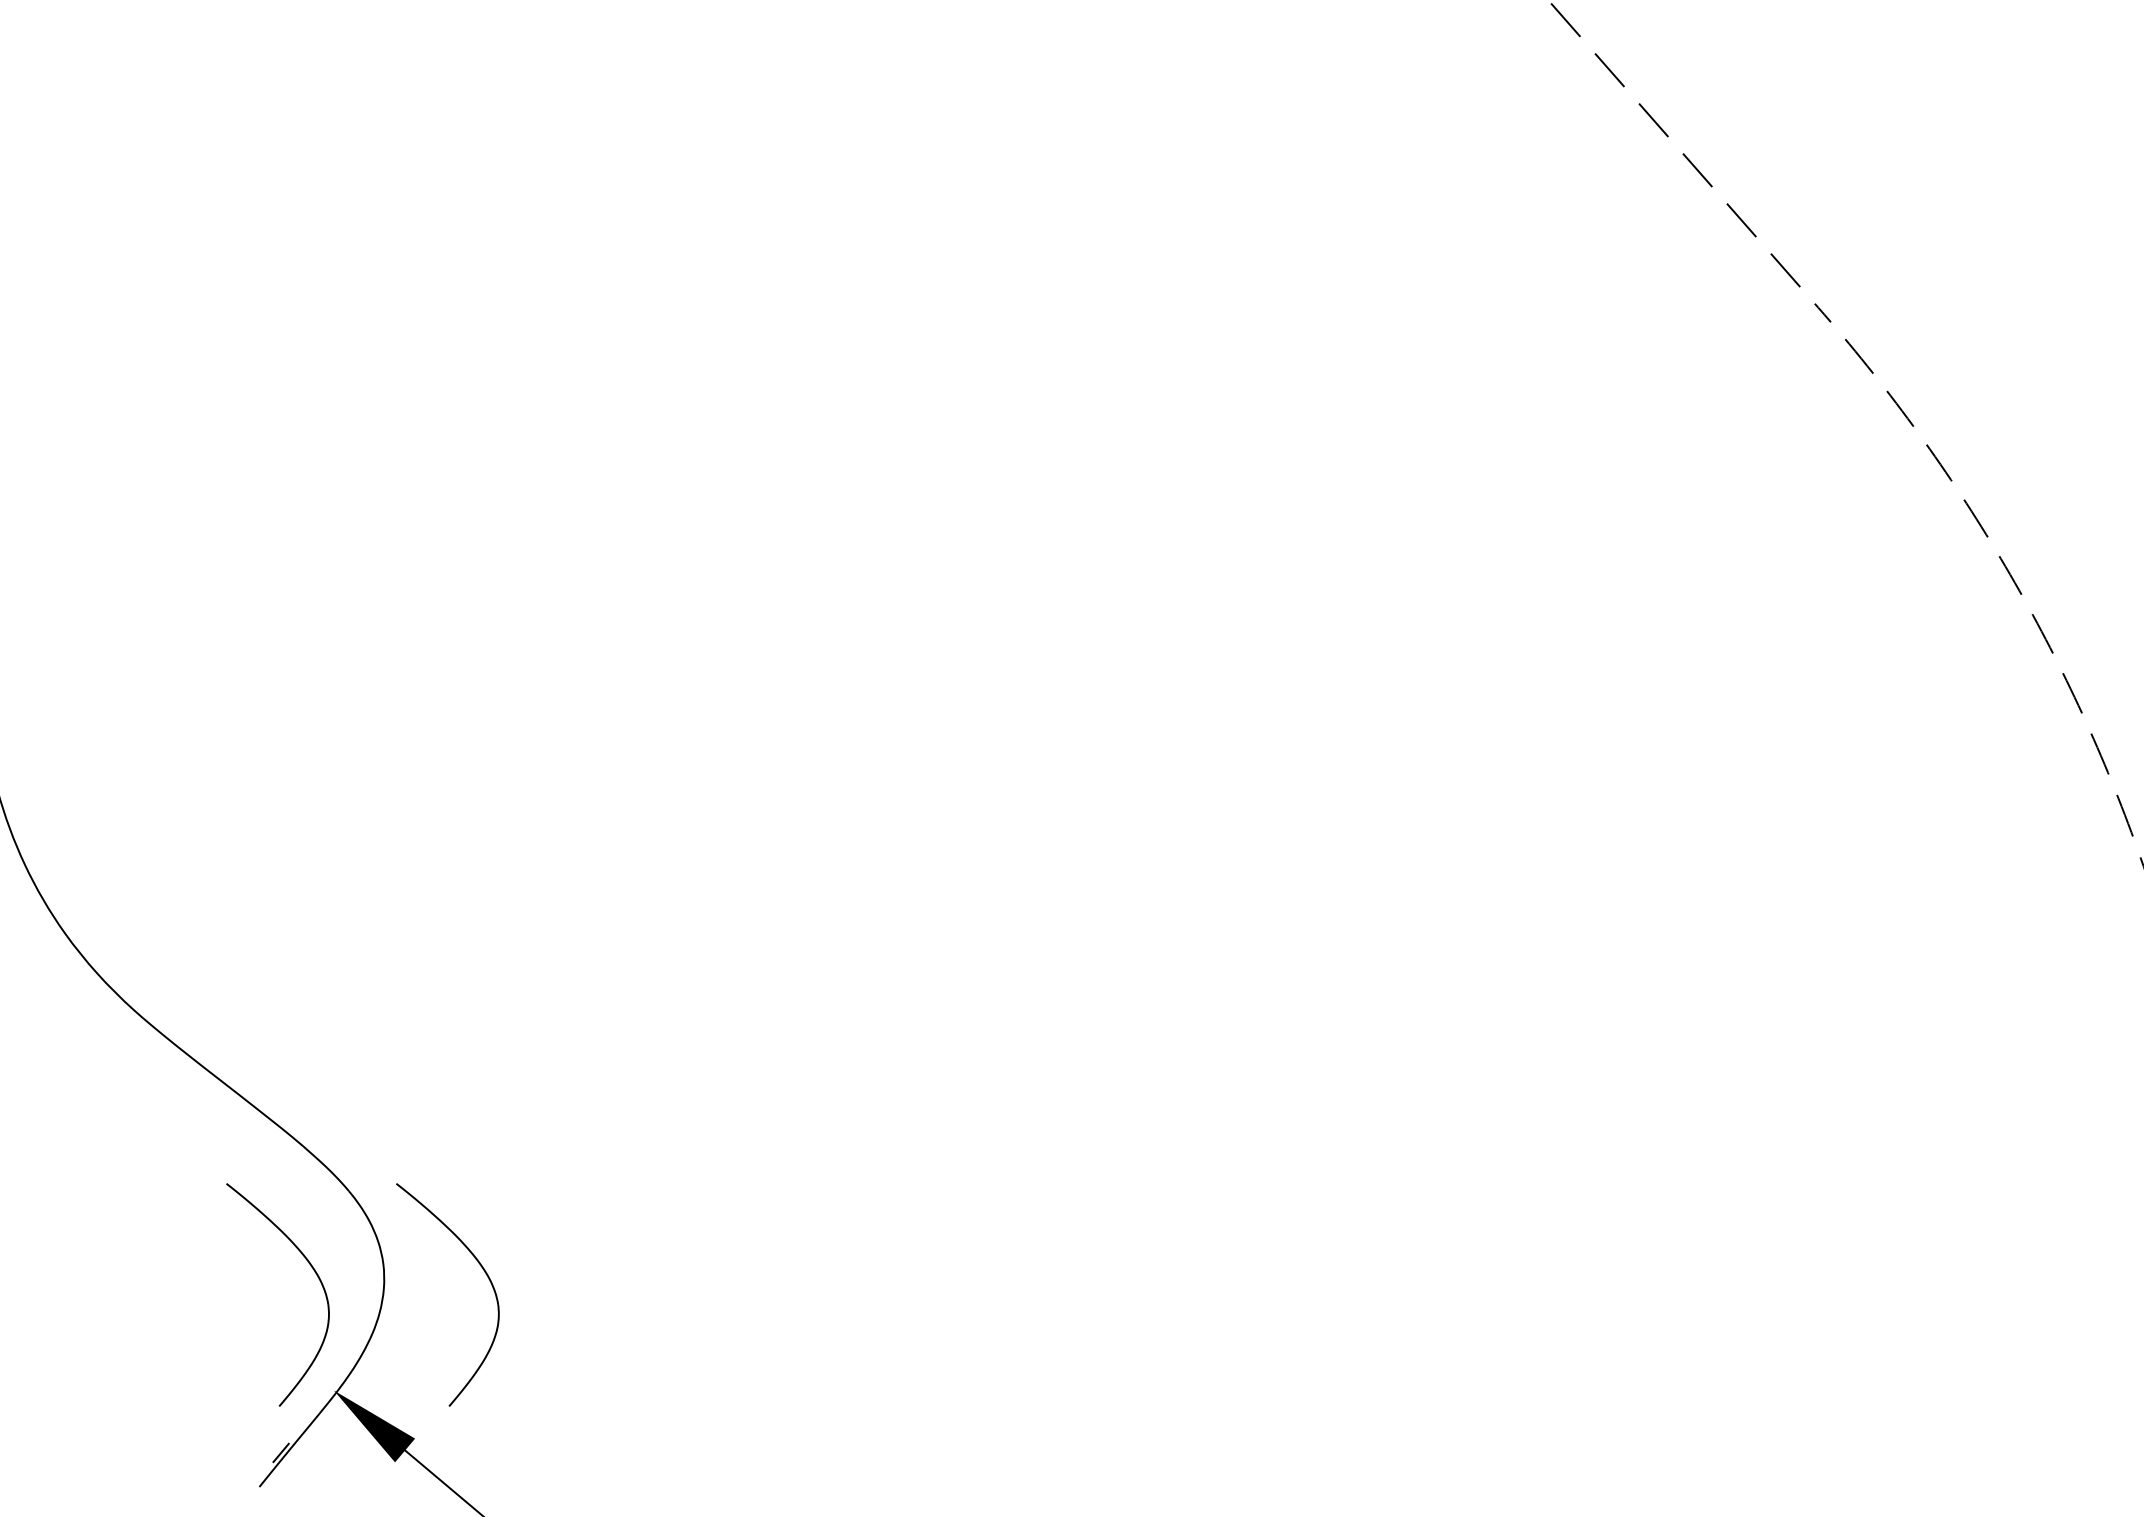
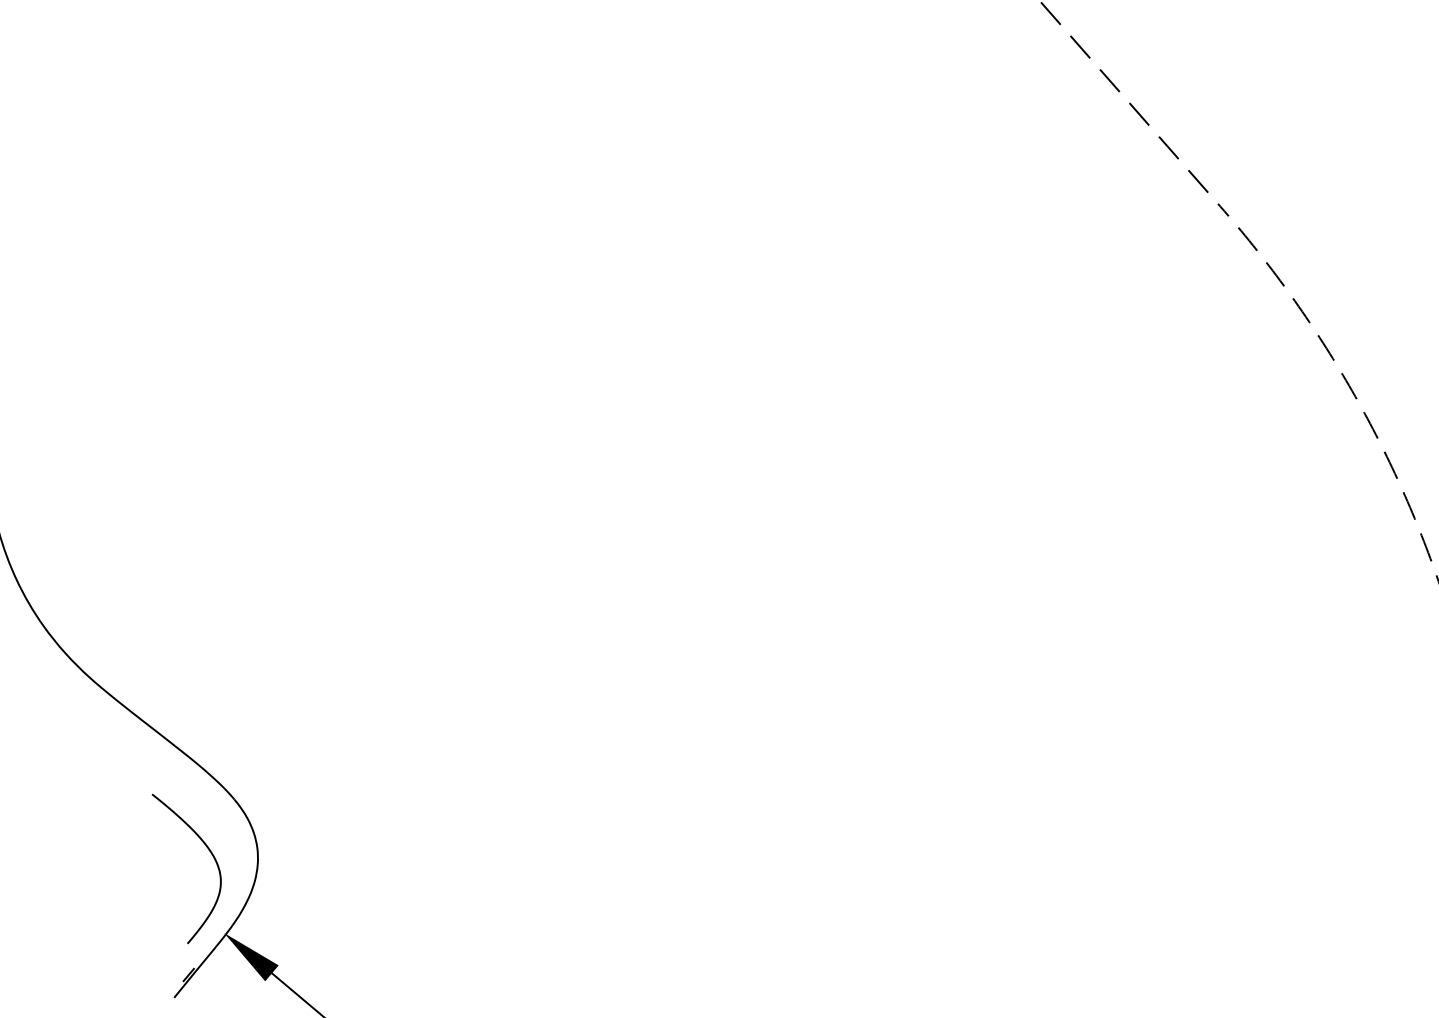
part: (483, 1271) -> (324, 853), removed

